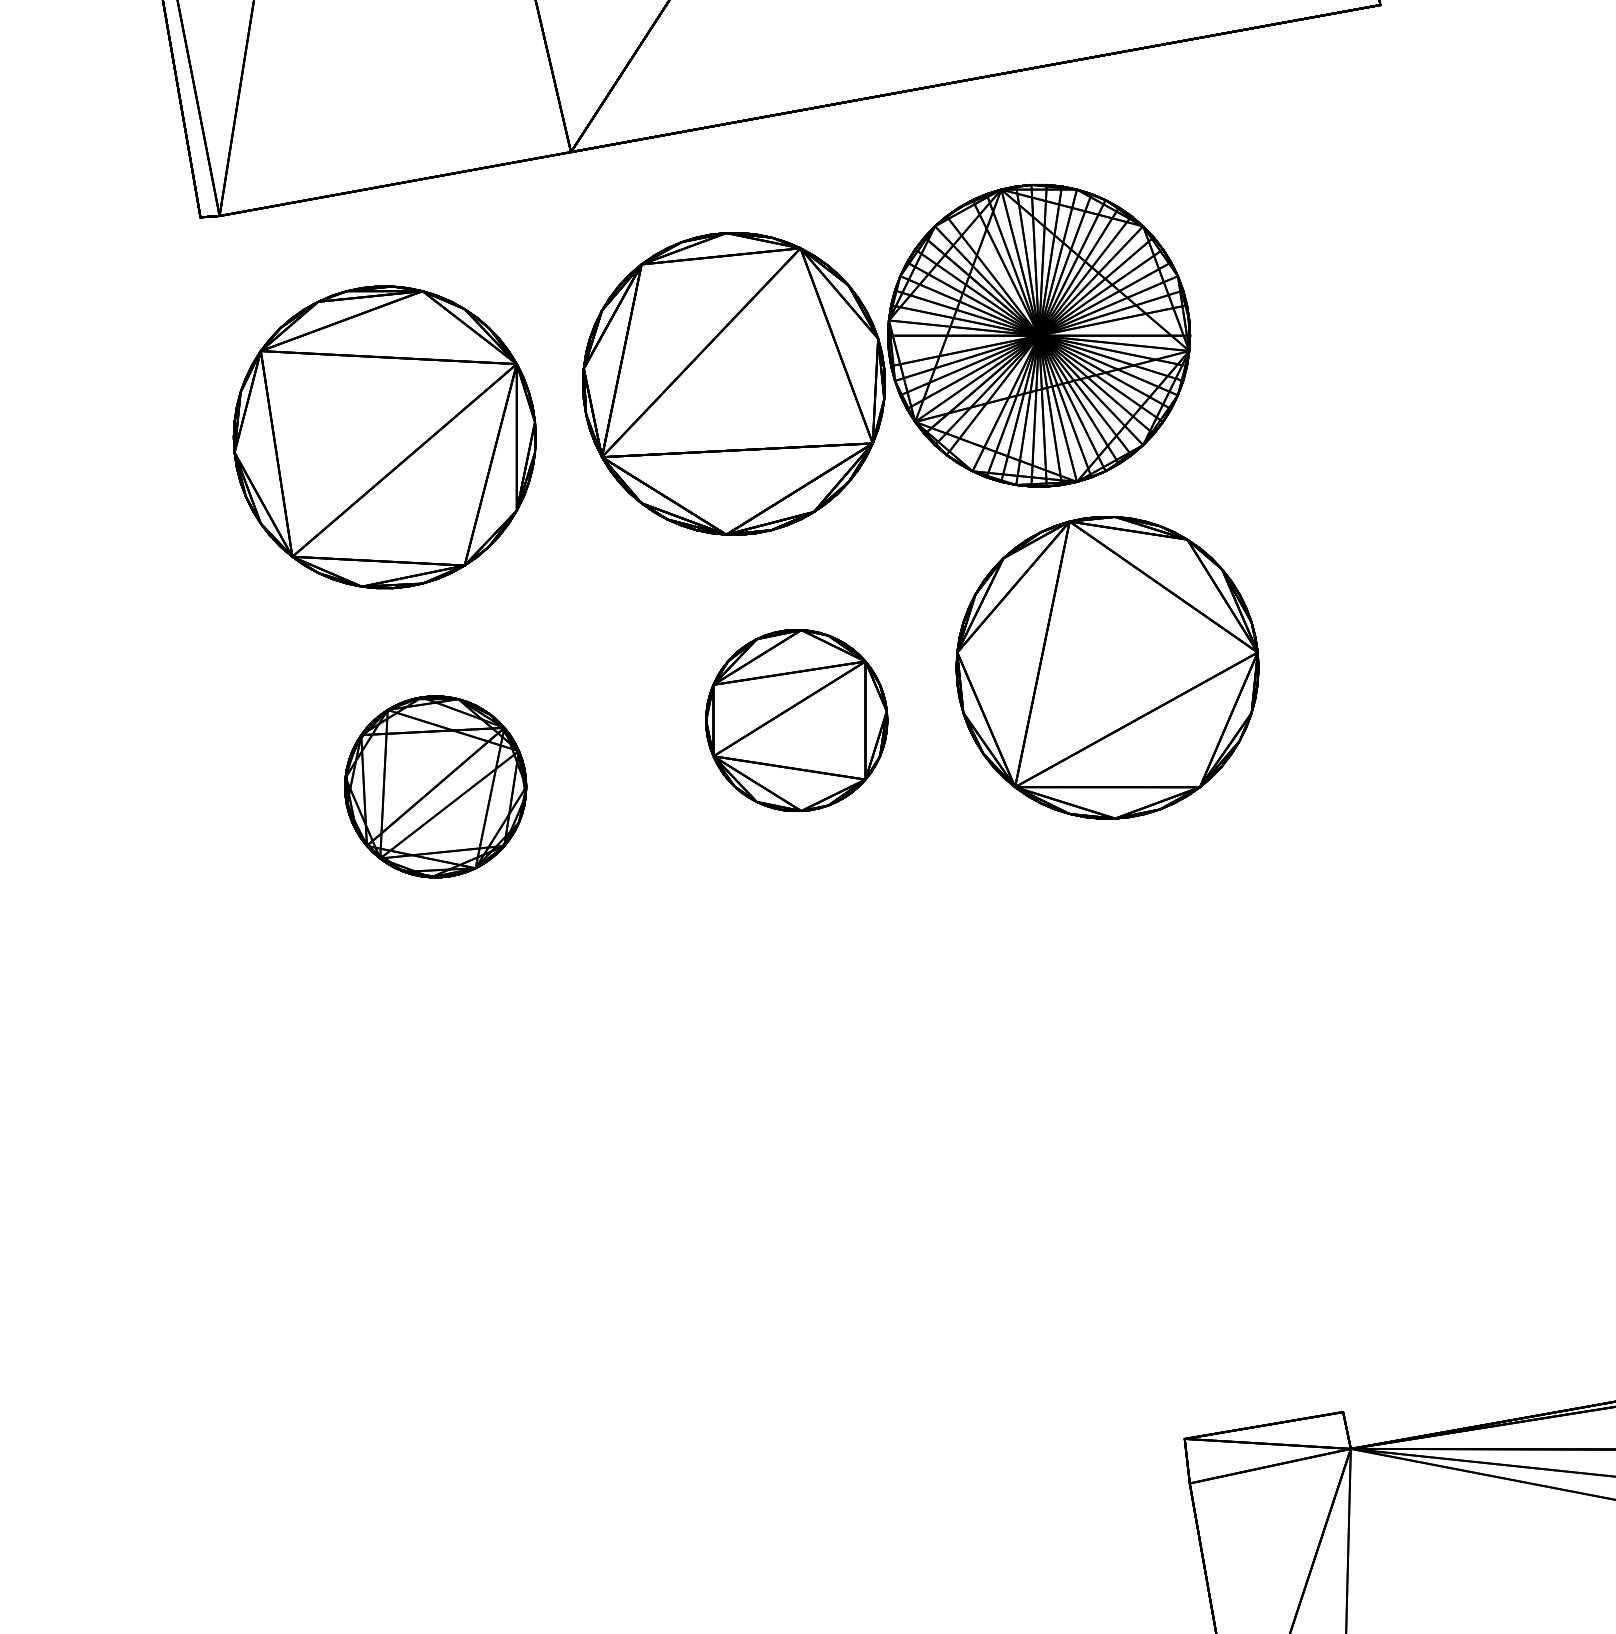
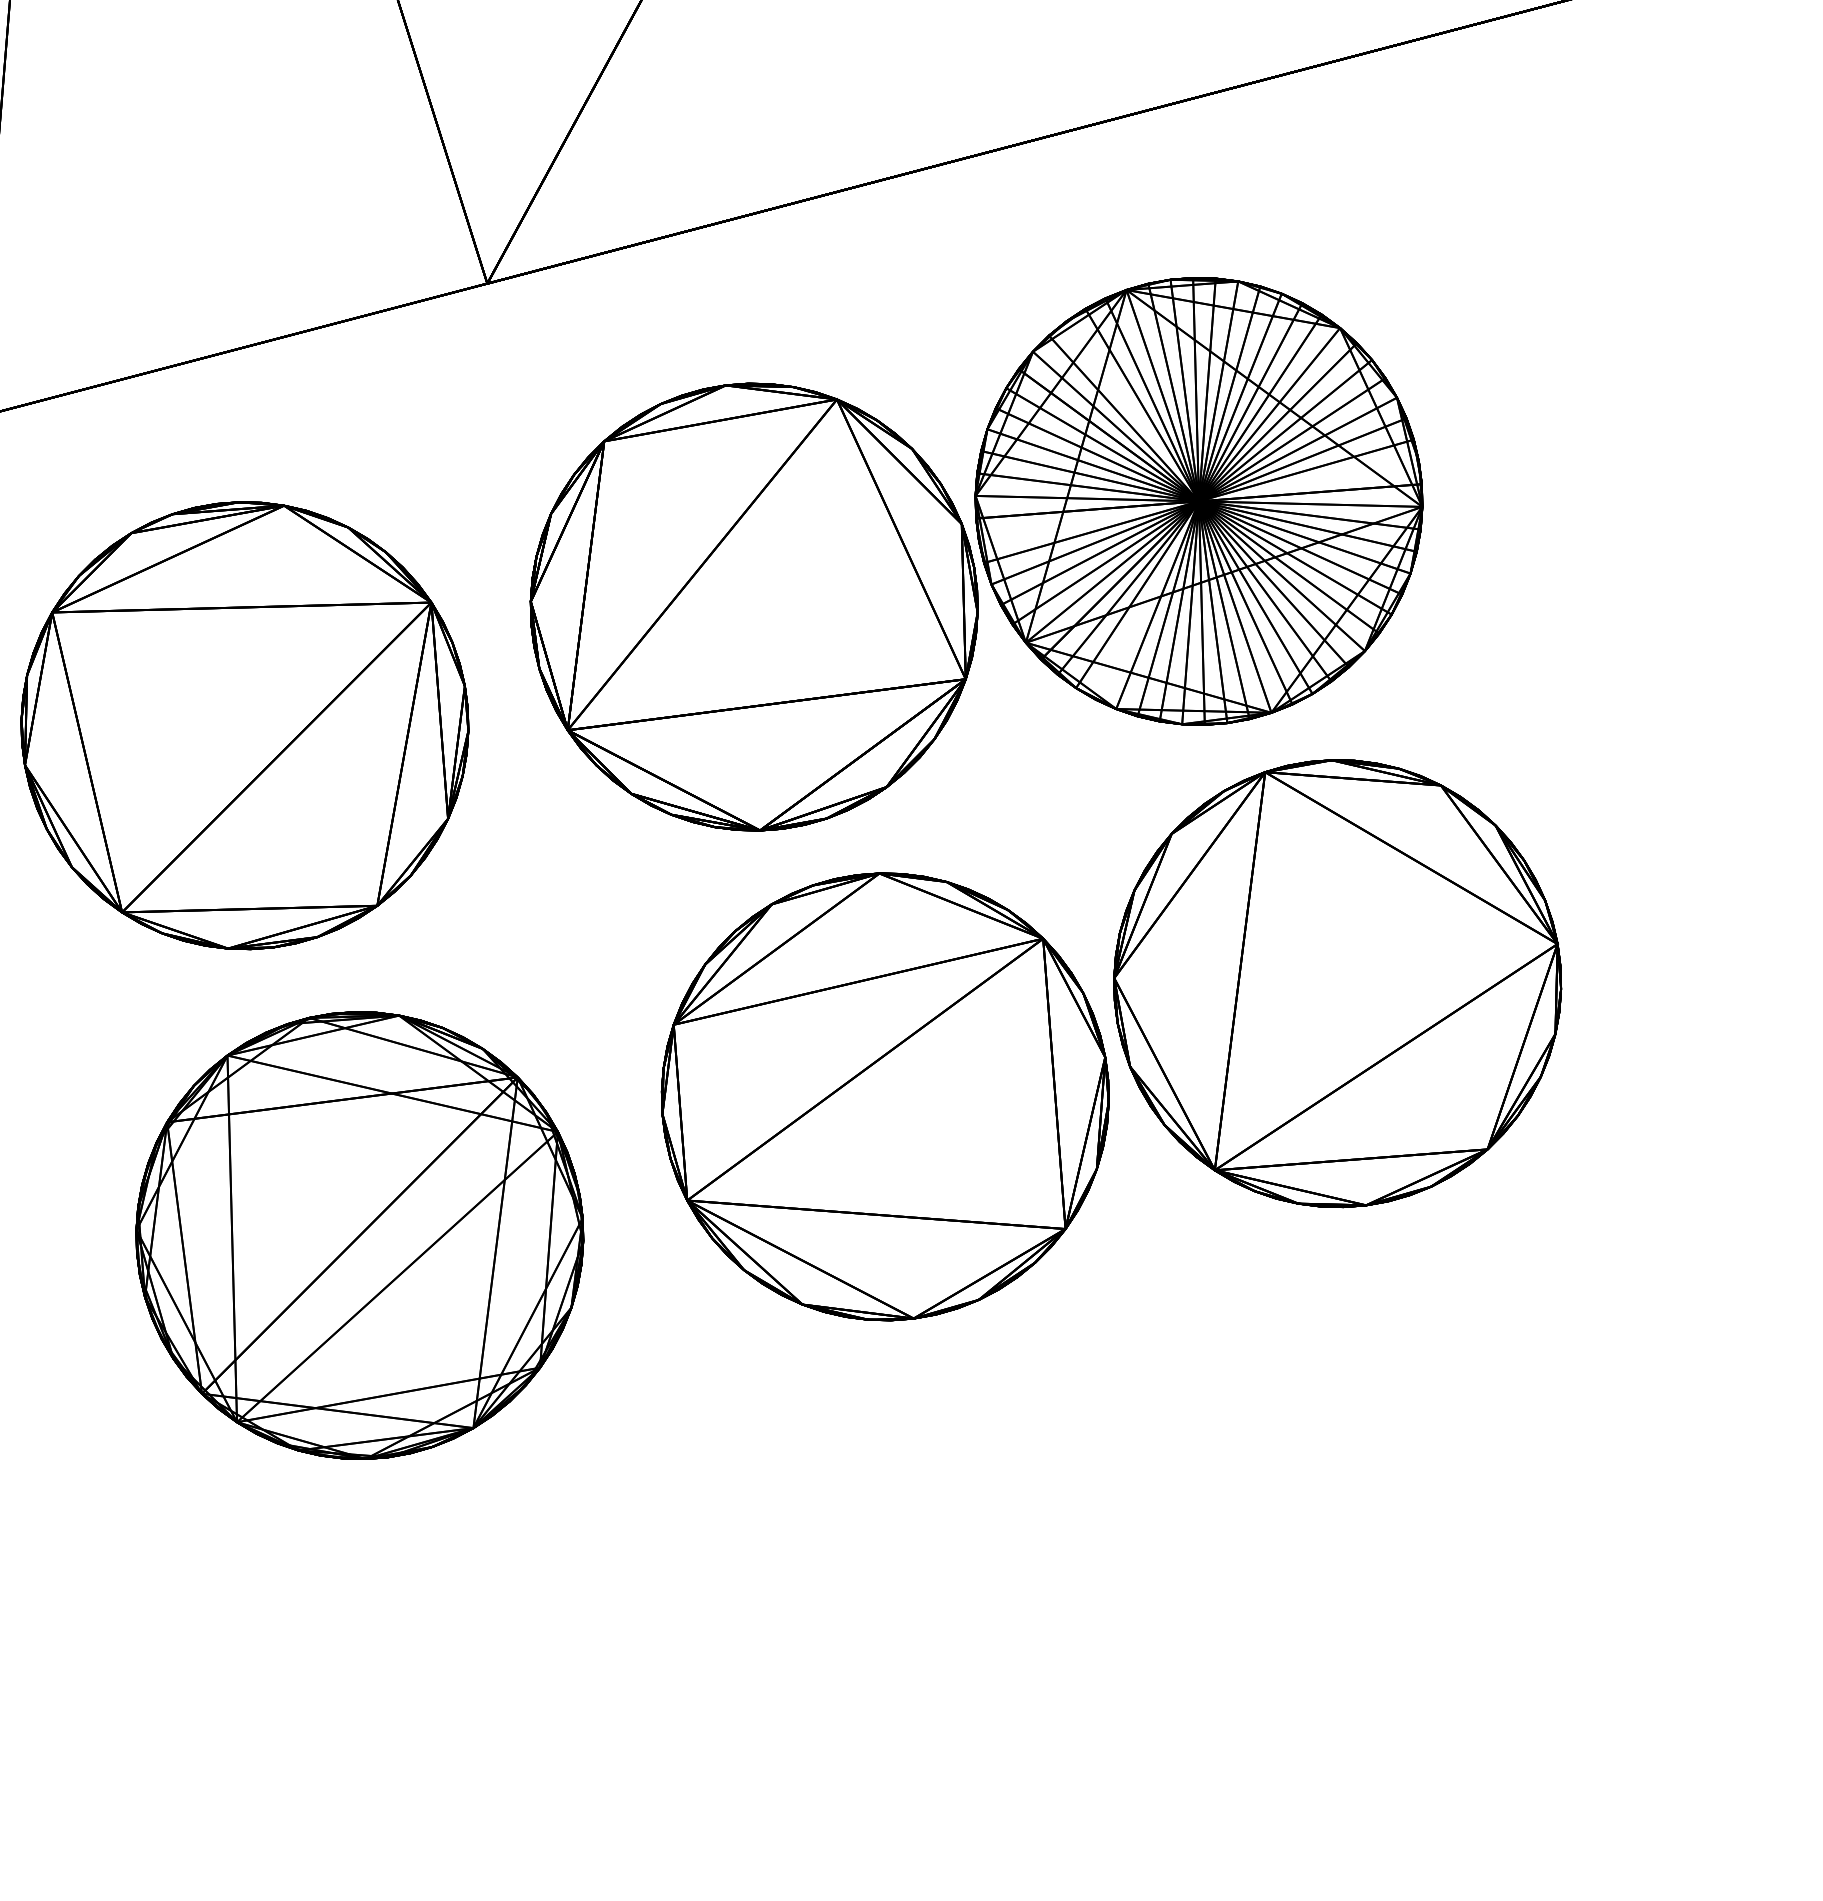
part: (796, 720) -> (884, 1096), size x1.67
part: (435, 786) -> (359, 1235), size x1.67

